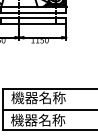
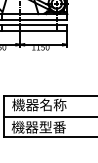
text: (51, 120) -> (52, 127), 機器名称 -> 機器型番

